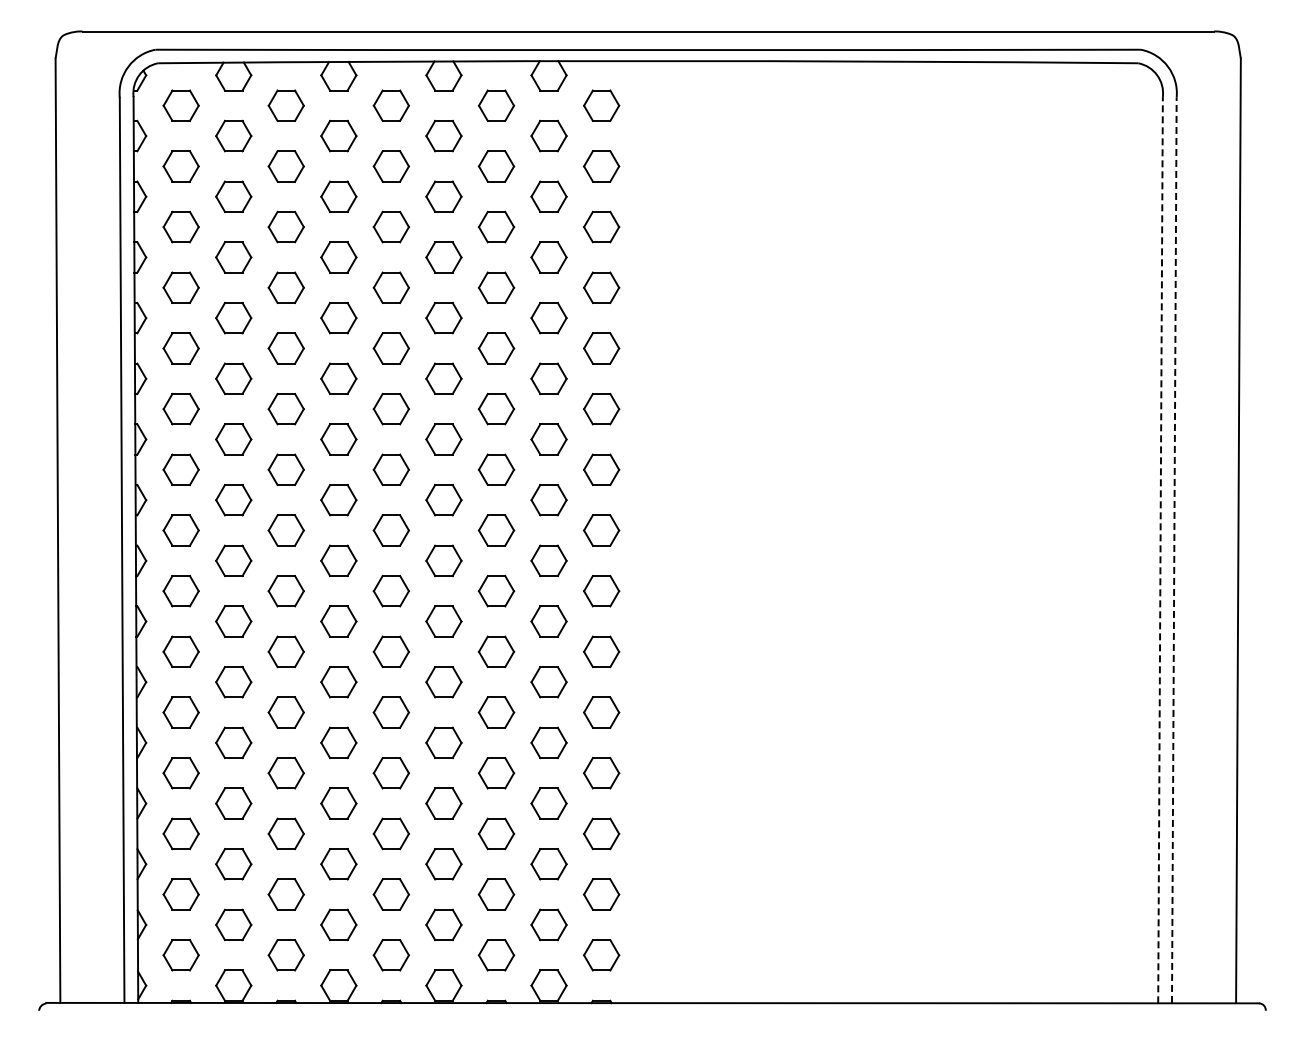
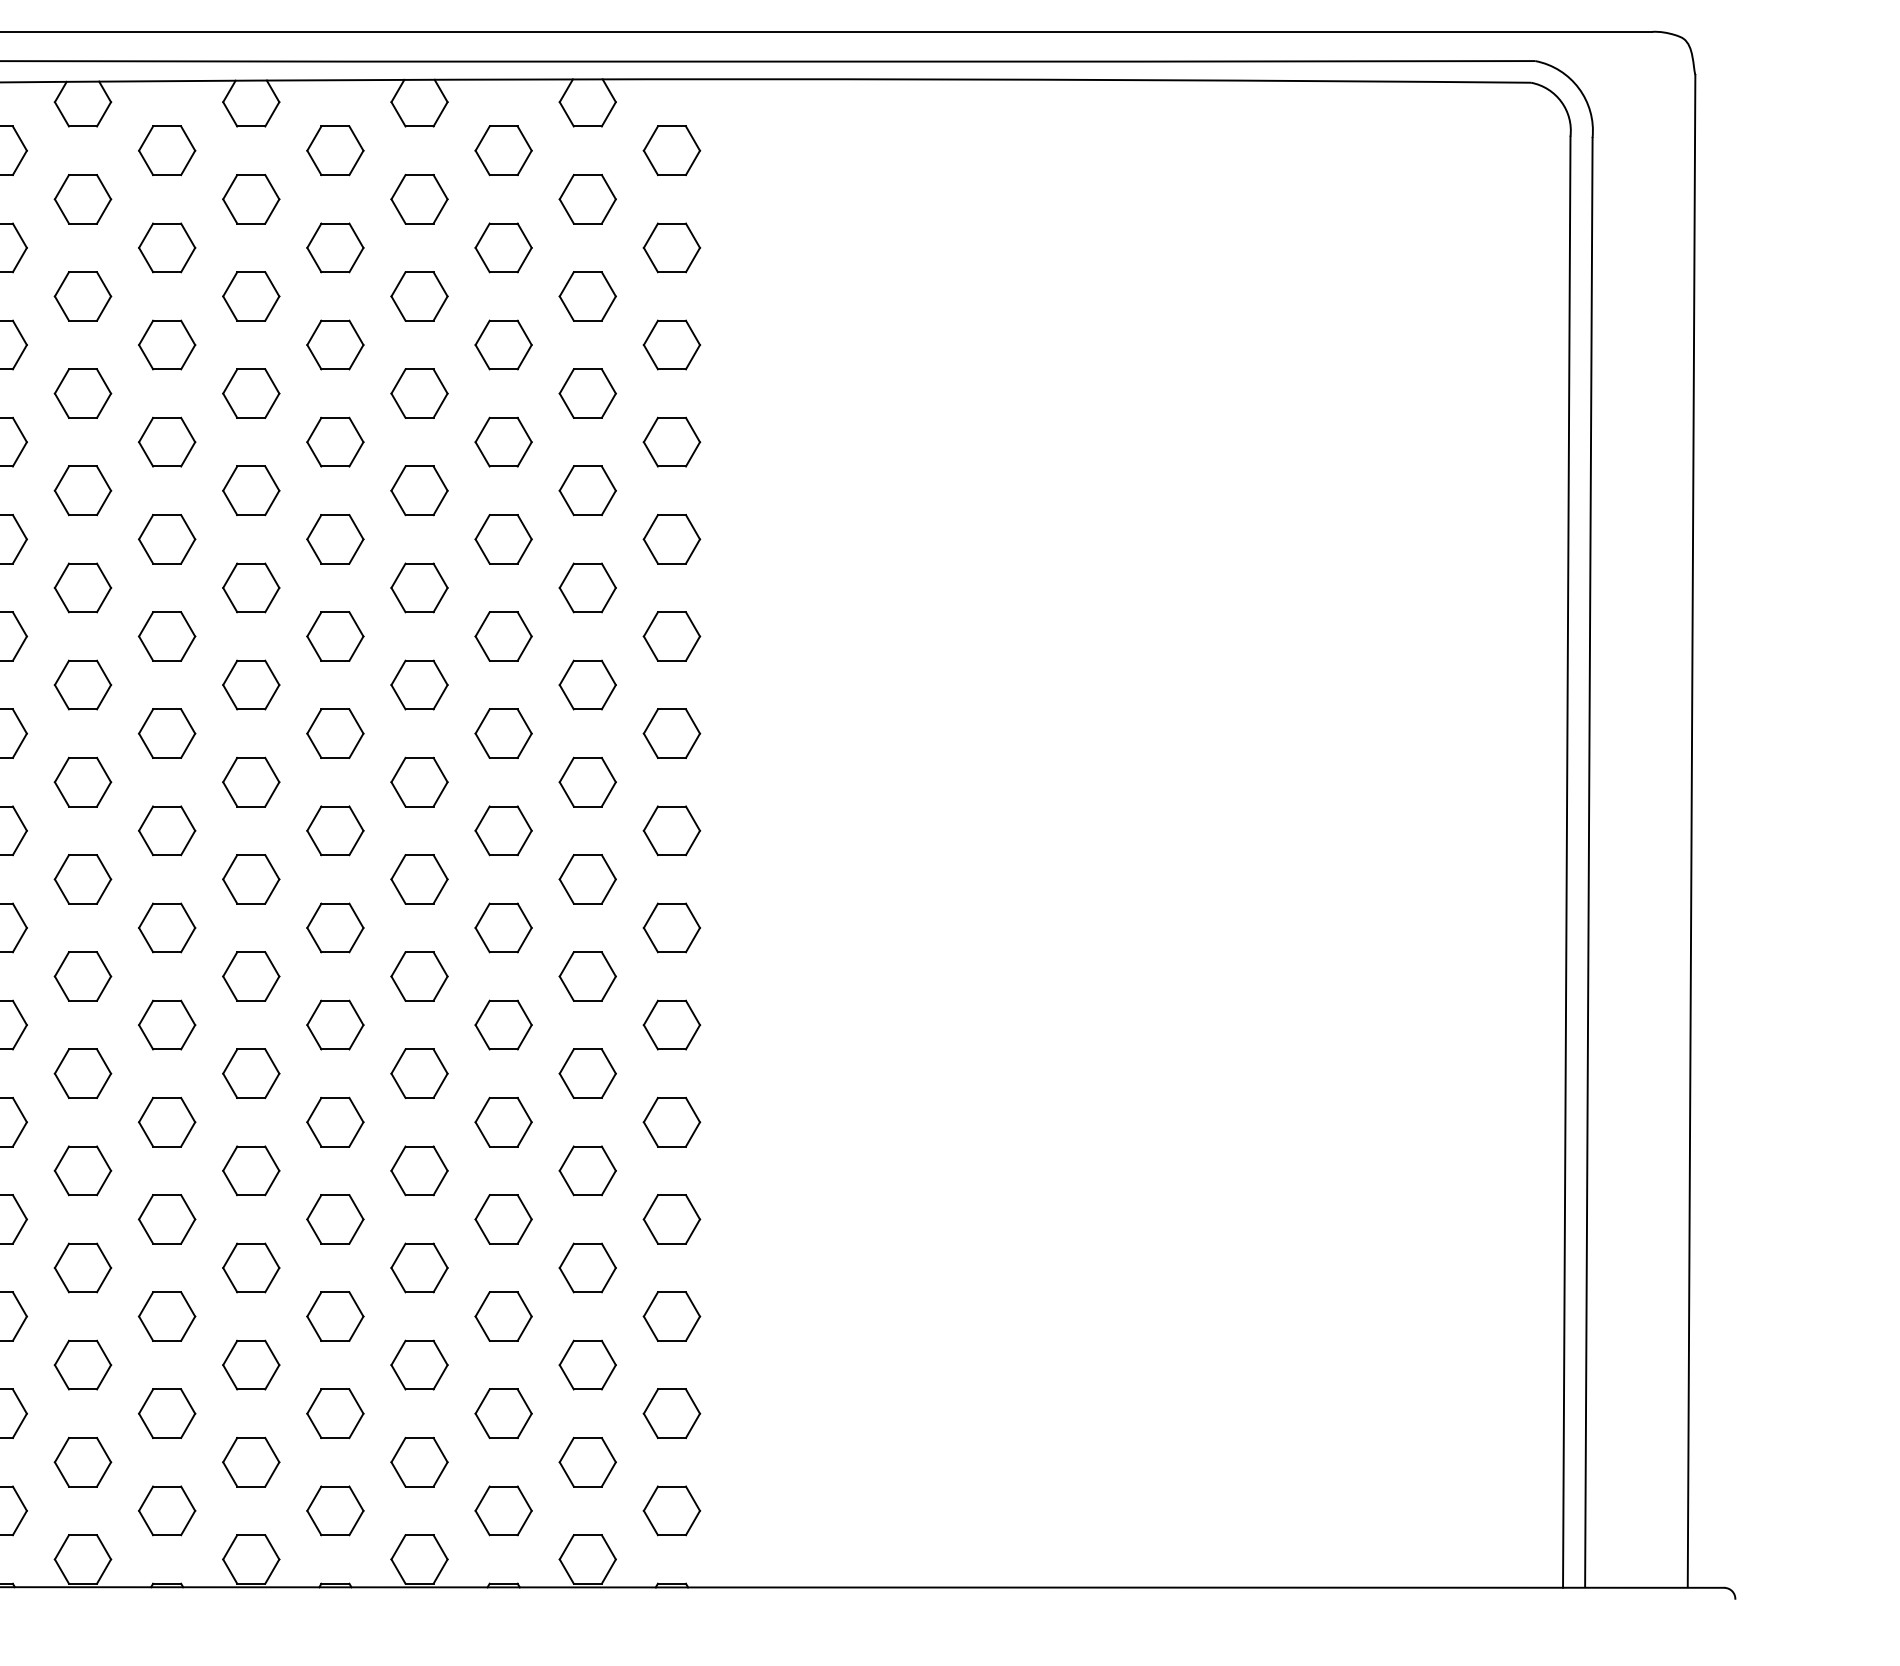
line: (1160, 549) -> (1566, 861), dashed -> solid
line: (1174, 550) -> (1589, 862), dashed -> solid

